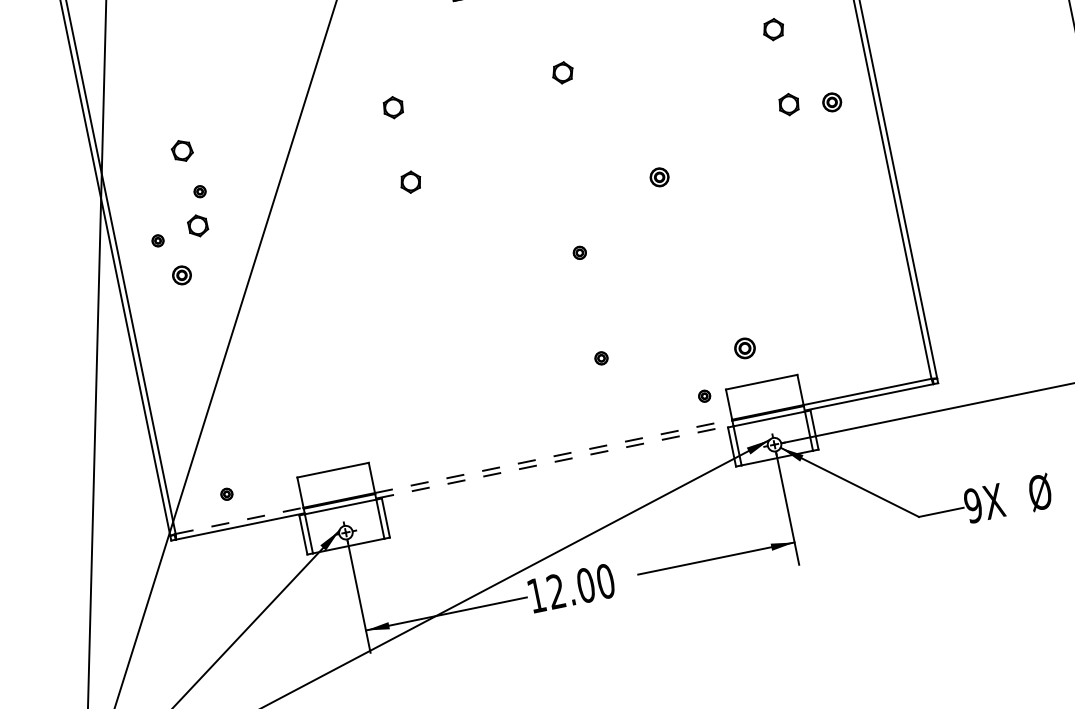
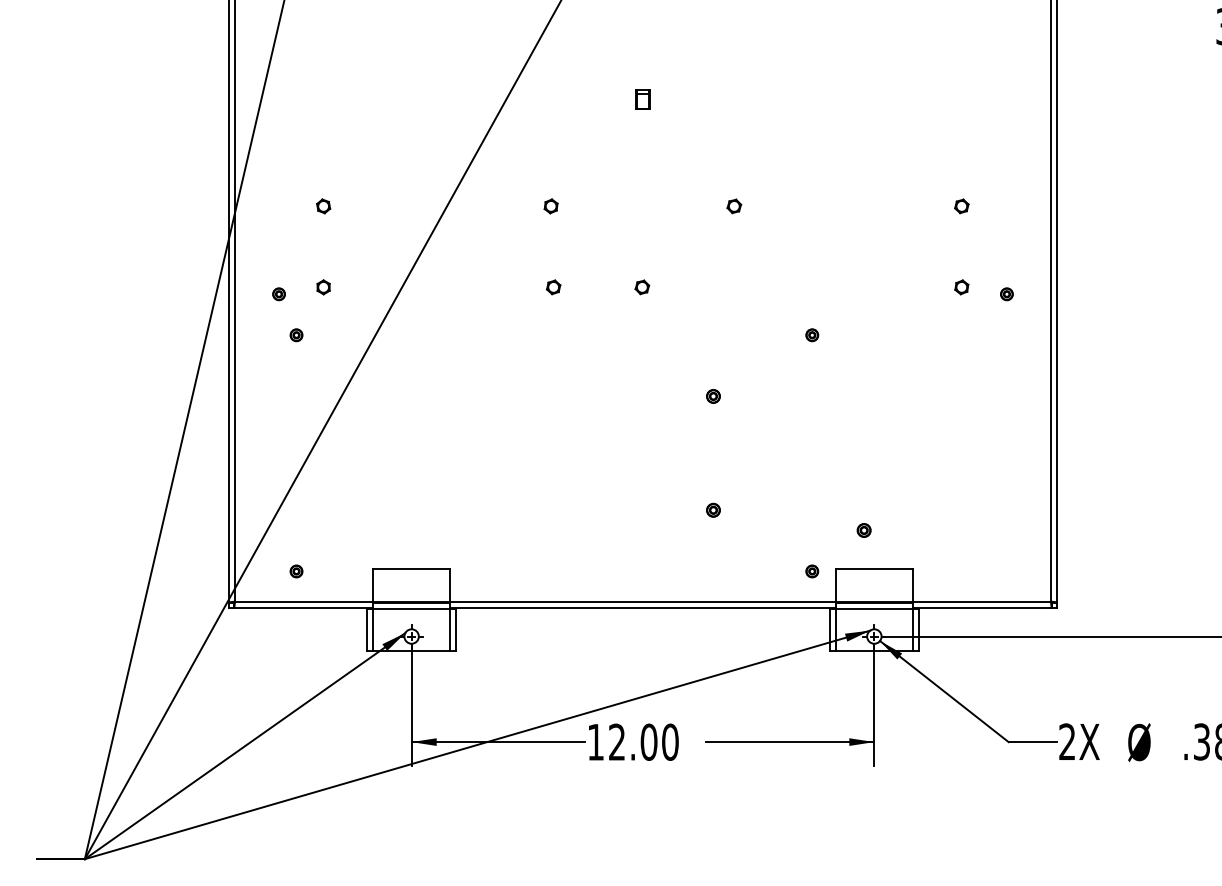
part: (773, 29) -> (961, 206), size x0.62
part: (563, 72) -> (734, 206), size x0.62
part: (831, 102) -> (1006, 294), size x0.62
part: (788, 104) -> (961, 287), size x0.62
part: (392, 107) -> (550, 206), size x0.62
part: (182, 151) -> (323, 206), size x0.62
part: (493, 165) -> (642, 287), added
part: (659, 177) -> (812, 335), size x0.62
part: (410, 182) -> (553, 287), size x0.62
part: (199, 192) -> (332, 252), removed
part: (197, 226) -> (323, 287), size x0.62
part: (182, 275) -> (296, 335), size x0.62
part: (744, 348) -> (863, 530), size x0.62
line: (554, 456) -> (643, 601), dashed -> solid
line: (555, 461) -> (643, 607), dashed -> solid
text: (973, 505) -> (1067, 741), 9X -> 2X
line: (240, 520) -> (304, 601), dashed -> solid

